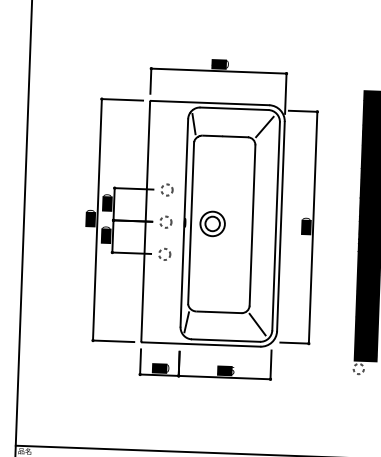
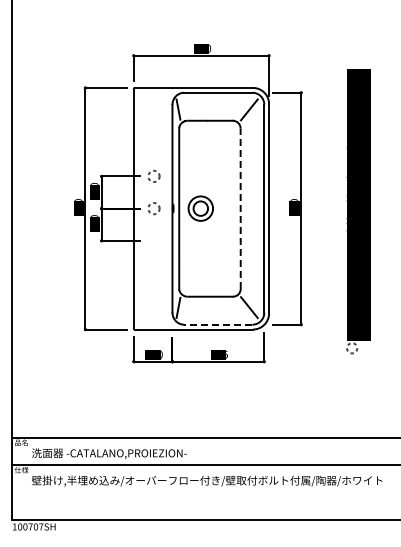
line: (252, 225) -> (240, 208), solid -> dashed
circle: (165, 254) -> (154, 240), removed
line: (225, 340) -> (217, 324), solid -> dashed

